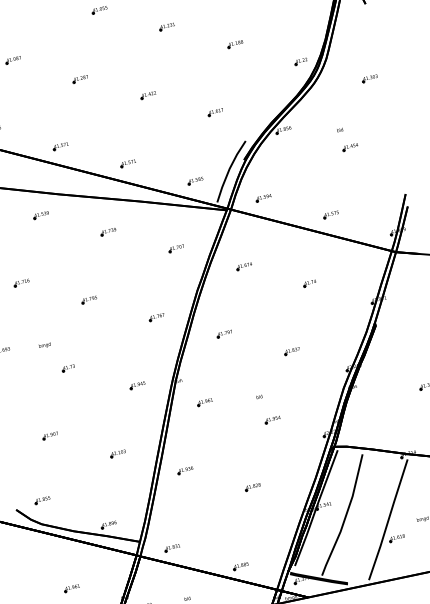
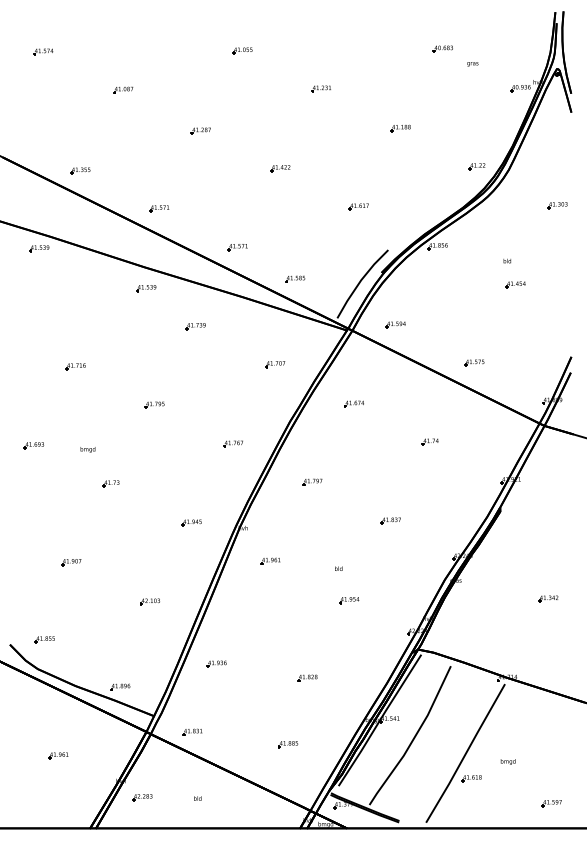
part: (195, 180) -> (295, 278), moved
part: (41, 215) -> (146, 288), moved
part: (185, 470) -> (216, 663), moved
part: (241, 566) -> (288, 744), moved

